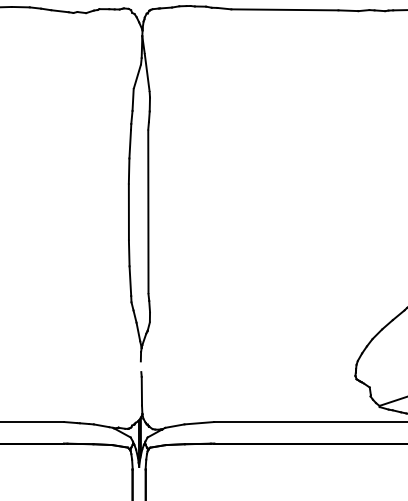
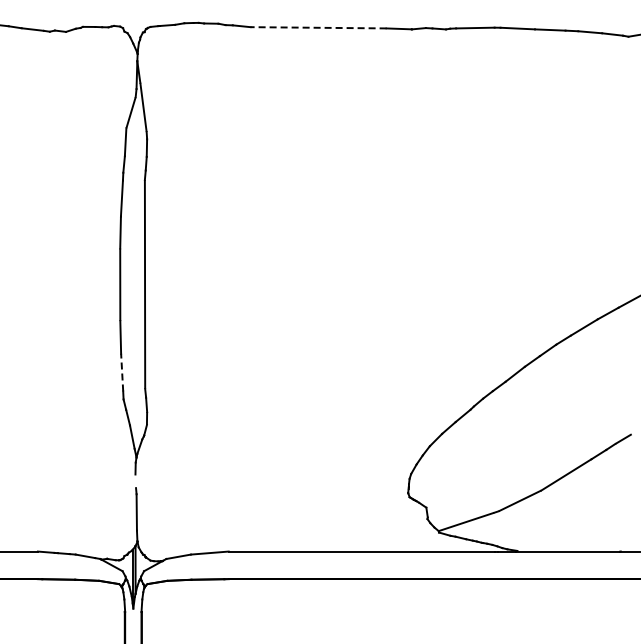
line: (284, 9) -> (318, 27), solid -> dashed
line: (130, 281) -> (122, 372), solid -> dashed

